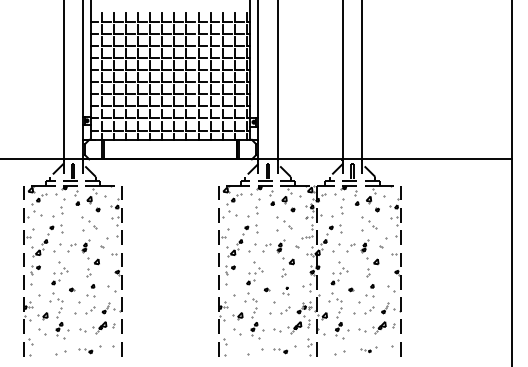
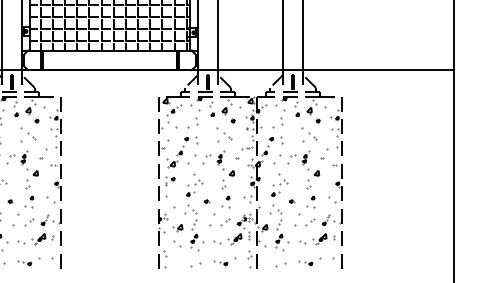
part: (285, 290) -> (225, 202), size x1.67
part: (368, 349) -> (309, 261), size x1.43
part: (255, 352) -> (195, 264), size x0.62

